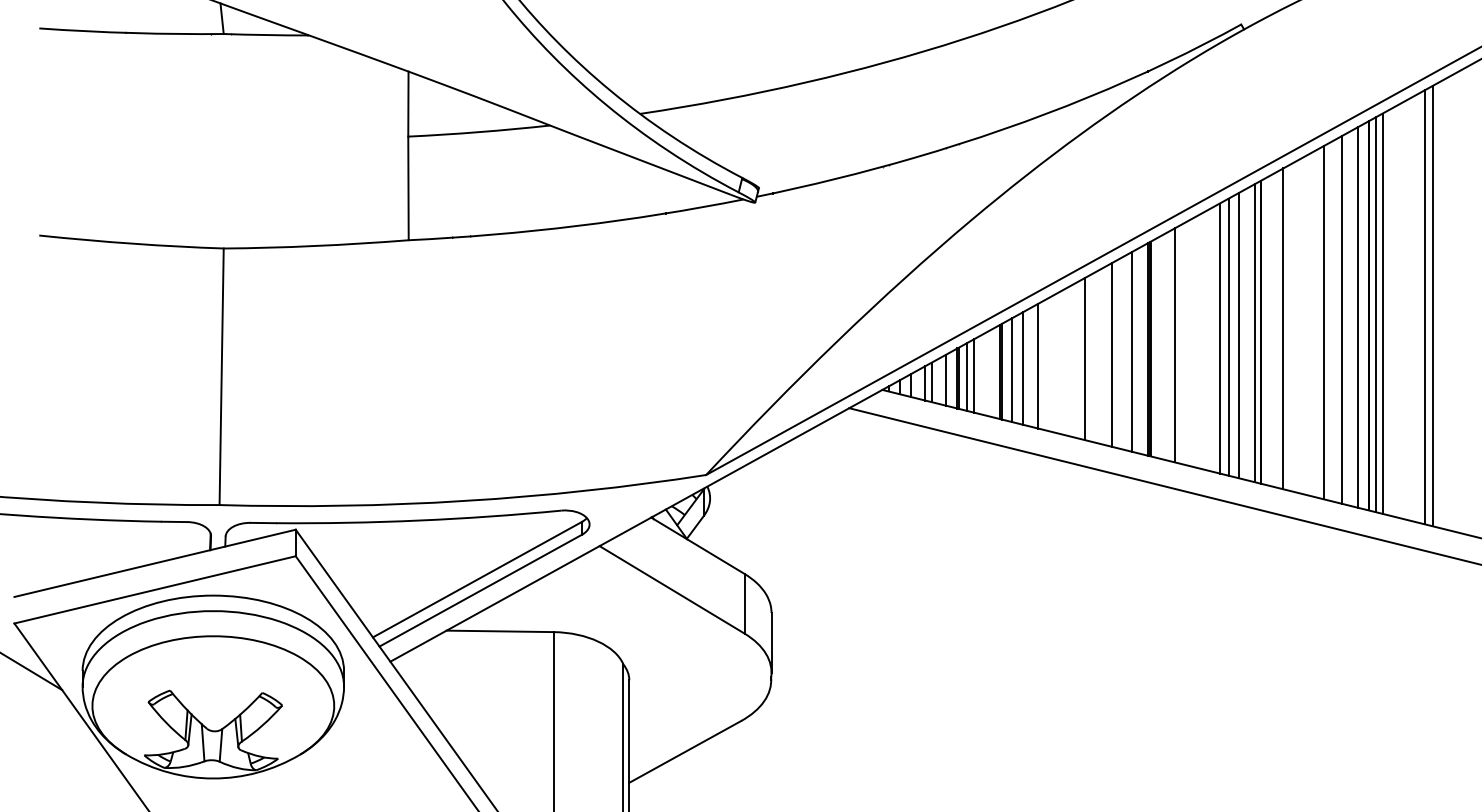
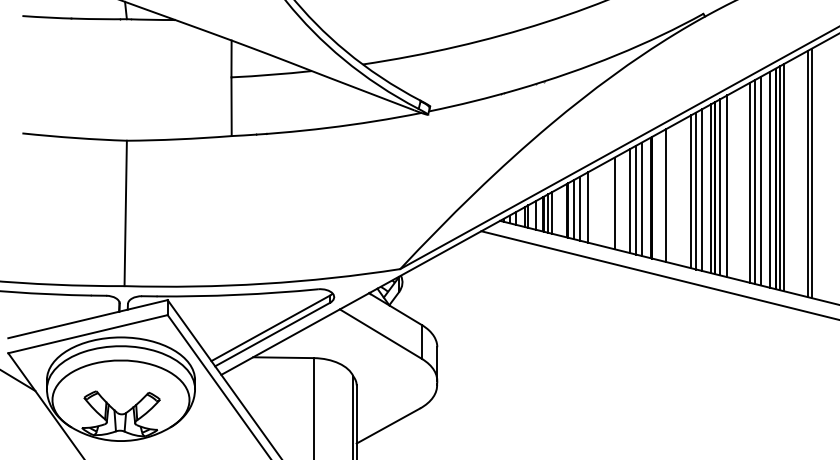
line: (1333, 322) -> (755, 182), added
line: (1271, 330) -> (720, 187), added
line: (1121, 352) -> (635, 199), added

